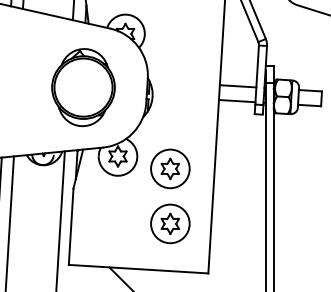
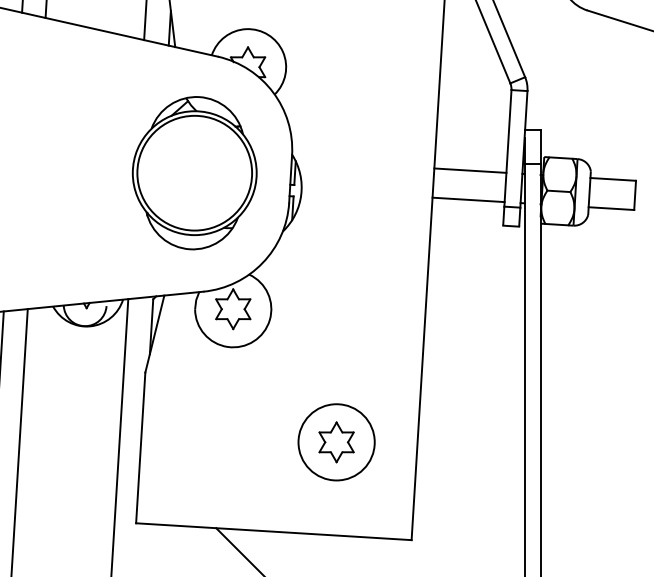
part: (83, 87) -> (194, 172), moved
part: (170, 168) -> (336, 332), removed

